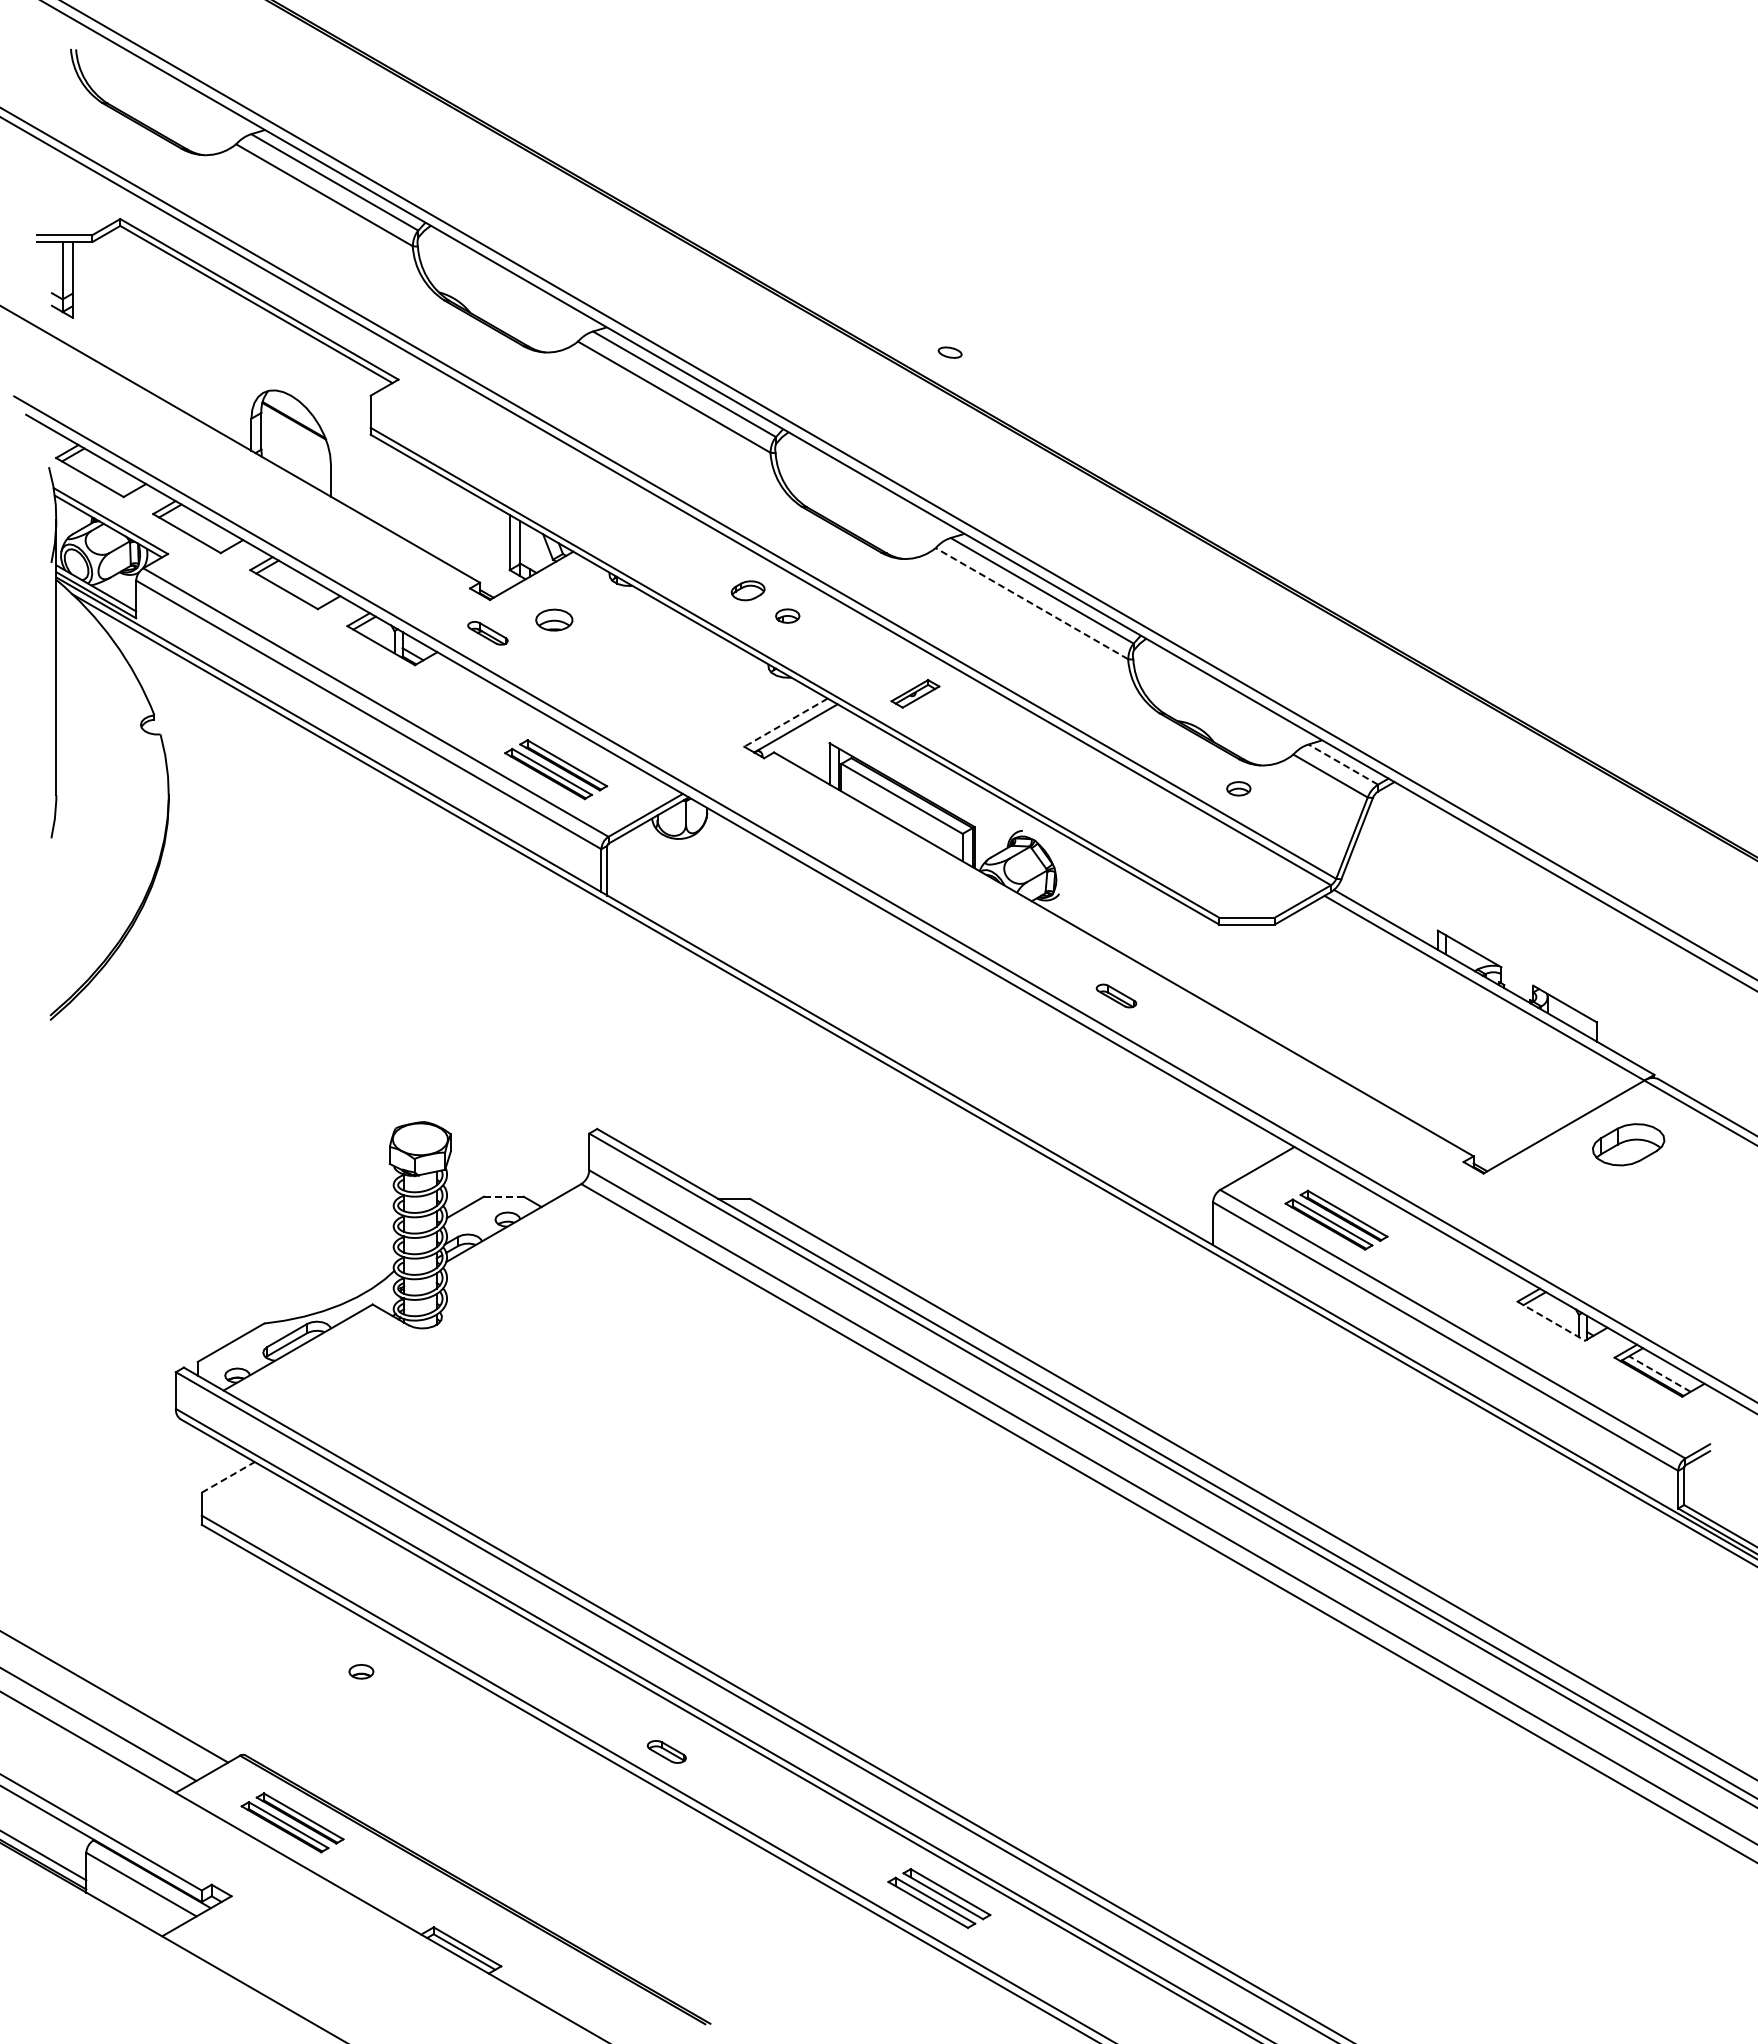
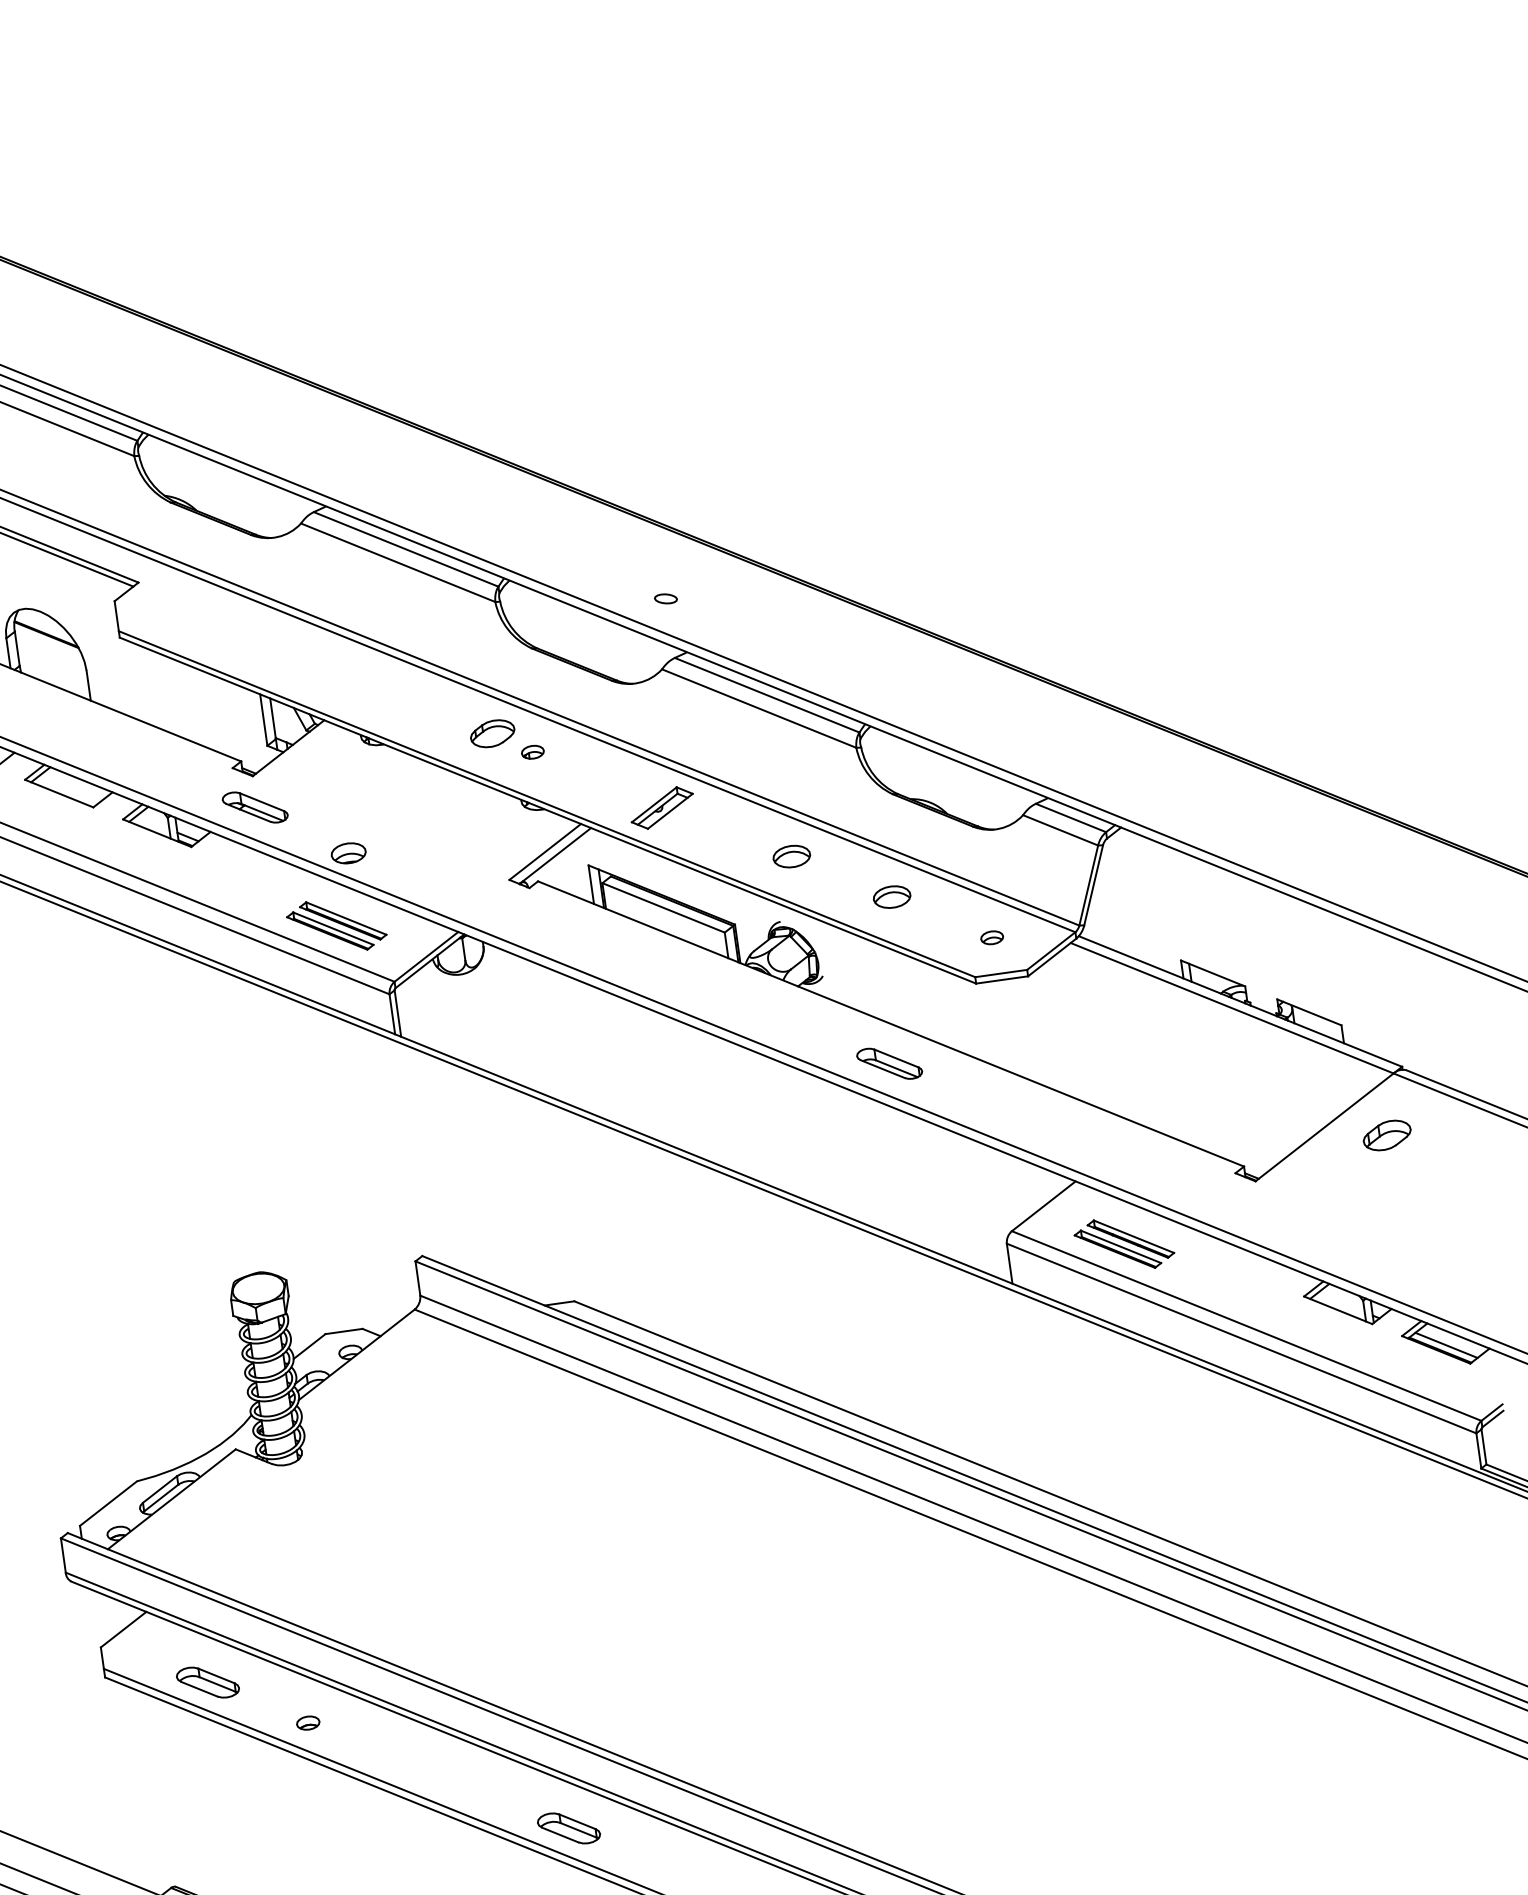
part: (949, 352) -> (665, 598), moved
part: (747, 590) -> (491, 733), size x1.43
line: (1031, 603) -> (758, 708), dashed -> solid
part: (554, 619) -> (348, 852), moved
part: (487, 633) -> (254, 807), size x1.67
part: (915, 693) -> (662, 807), size x1.43
line: (785, 722) -> (544, 851), dashed -> solid
part: (1043, 763) -> (790, 856), added
line: (1342, 764) -> (1070, 818), dashed -> solid
part: (1238, 788) -> (991, 937), moved
part: (1143, 821) -> (891, 897), added
part: (1116, 995) -> (889, 1063), size x1.67
part: (1628, 1144) -> (1387, 1135), size x0.71
line: (503, 1196) -> (343, 1331), dashed -> solid
line: (1551, 1321) -> (1338, 1310), dashed -> solid
line: (1659, 1374) -> (1446, 1345), dashed -> solid
line: (228, 1477) -> (123, 1629), dashed -> solid
part: (308, 1545) -> (207, 1682), added
part: (361, 1671) -> (308, 1722), moved
part: (666, 1751) -> (568, 1828), size x1.67

